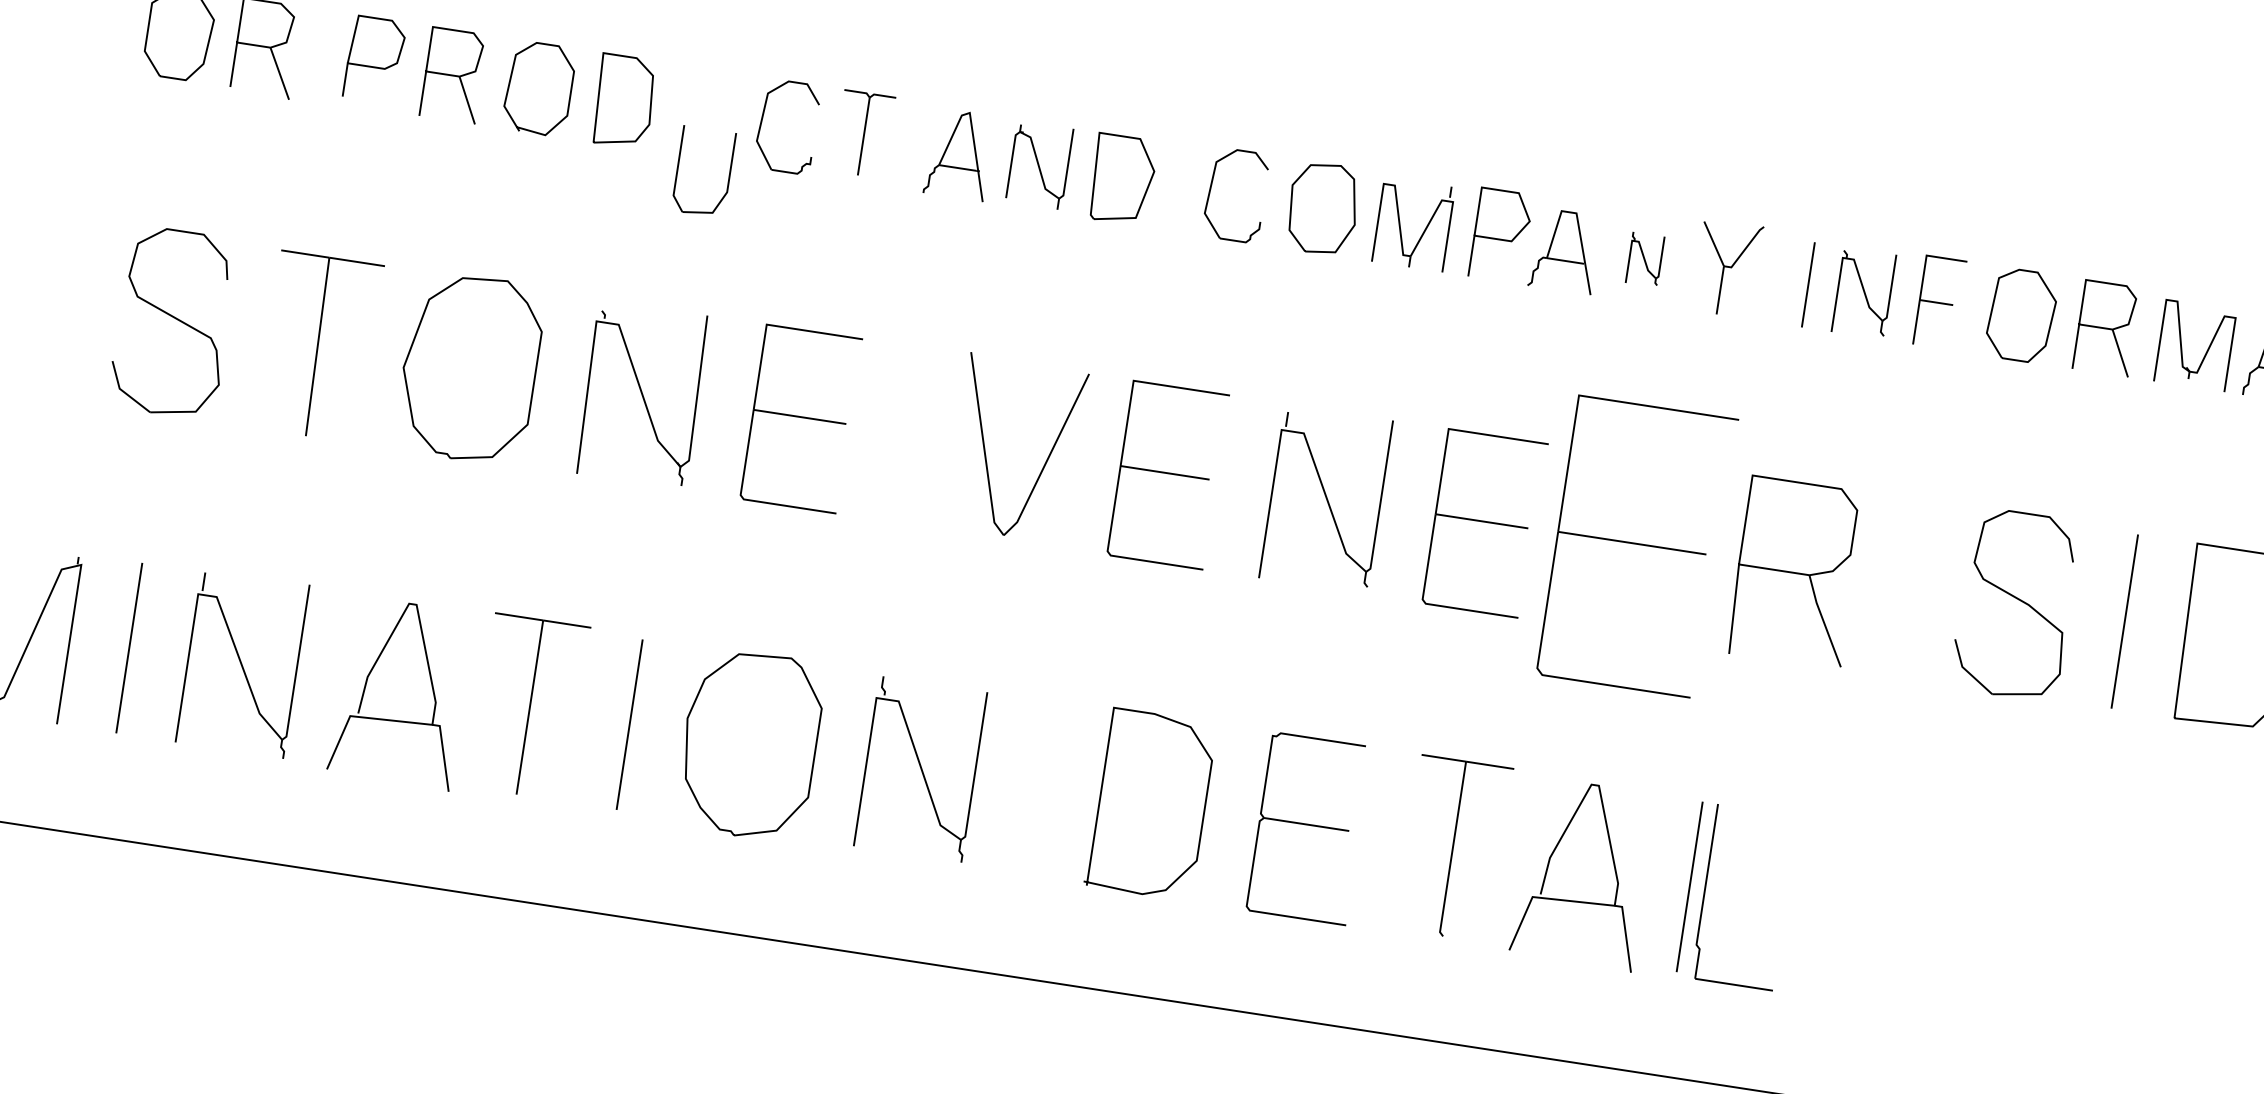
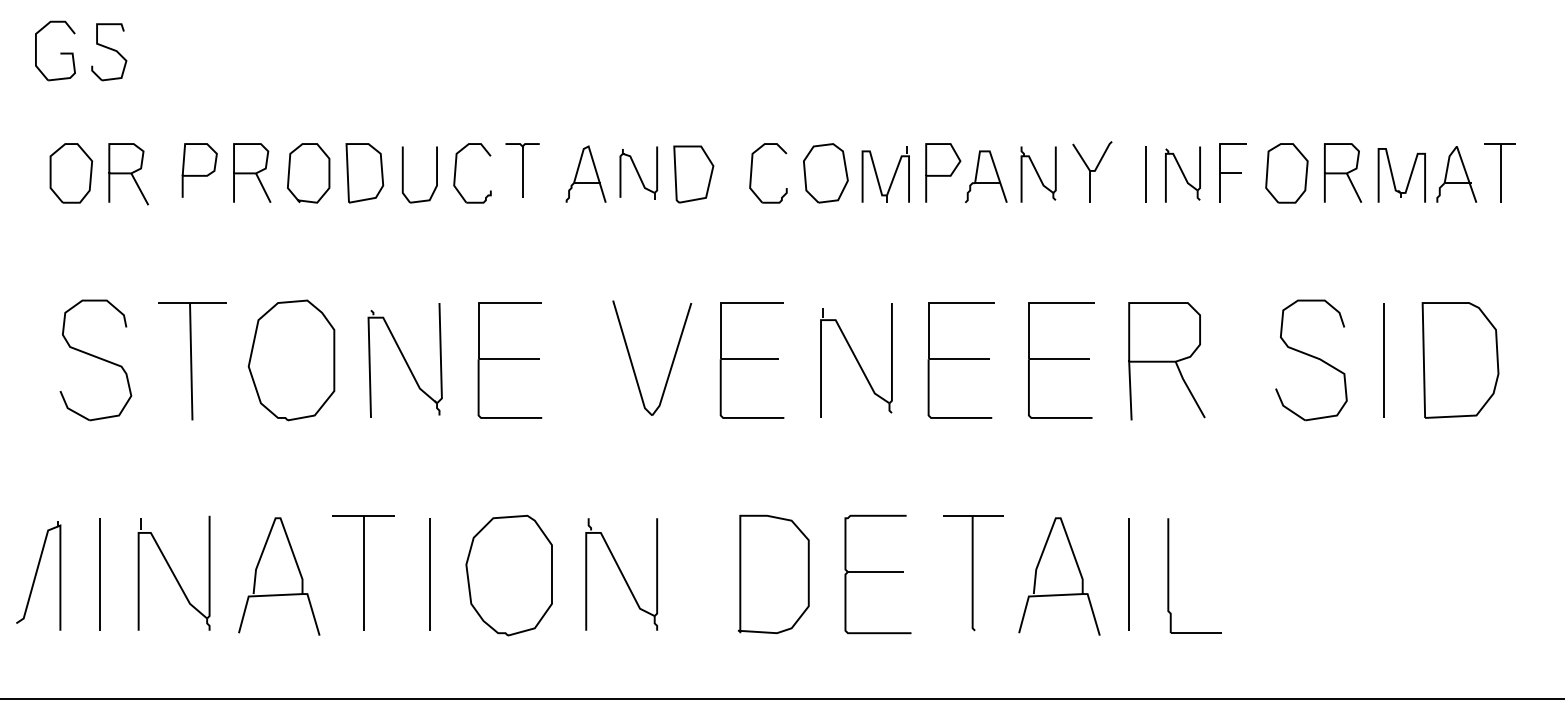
part: (678, 167) -> (403, 174), moved
part: (1645, 259) -> (1038, 174), size x1.67
part: (1636, 546) -> (1061, 360), size x0.62
part: (1706, 891) -> (1169, 575), moved

